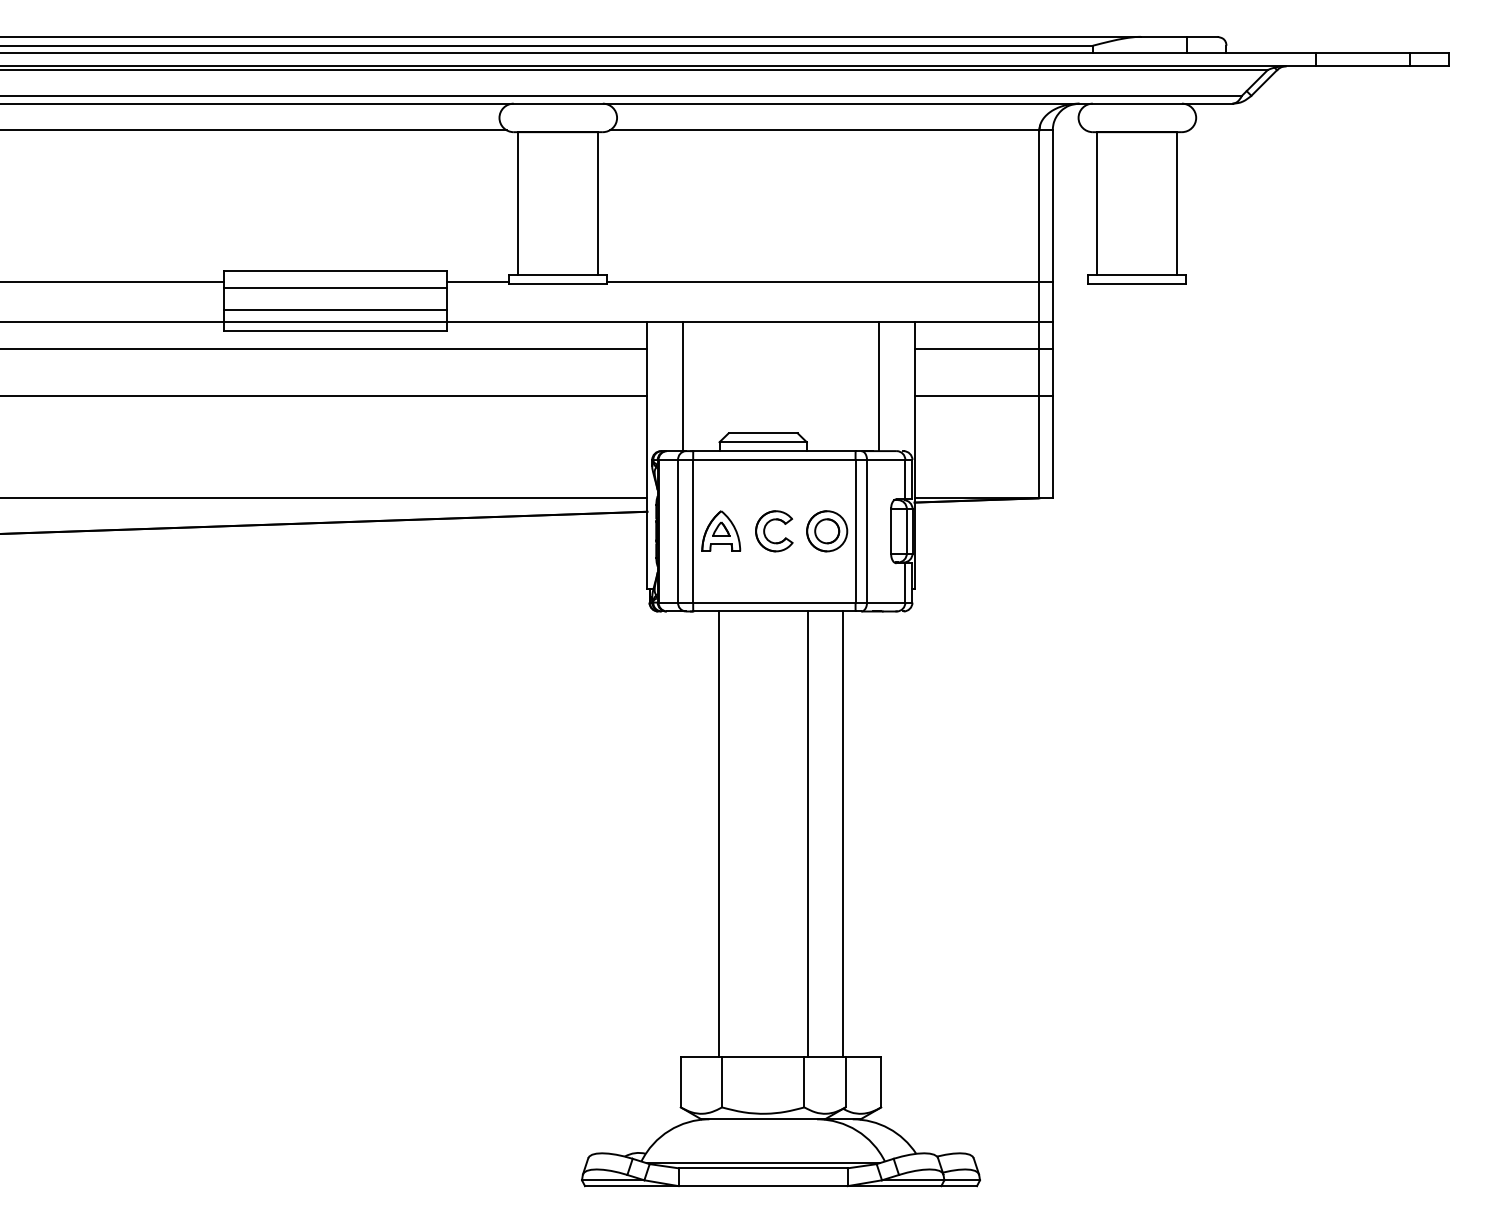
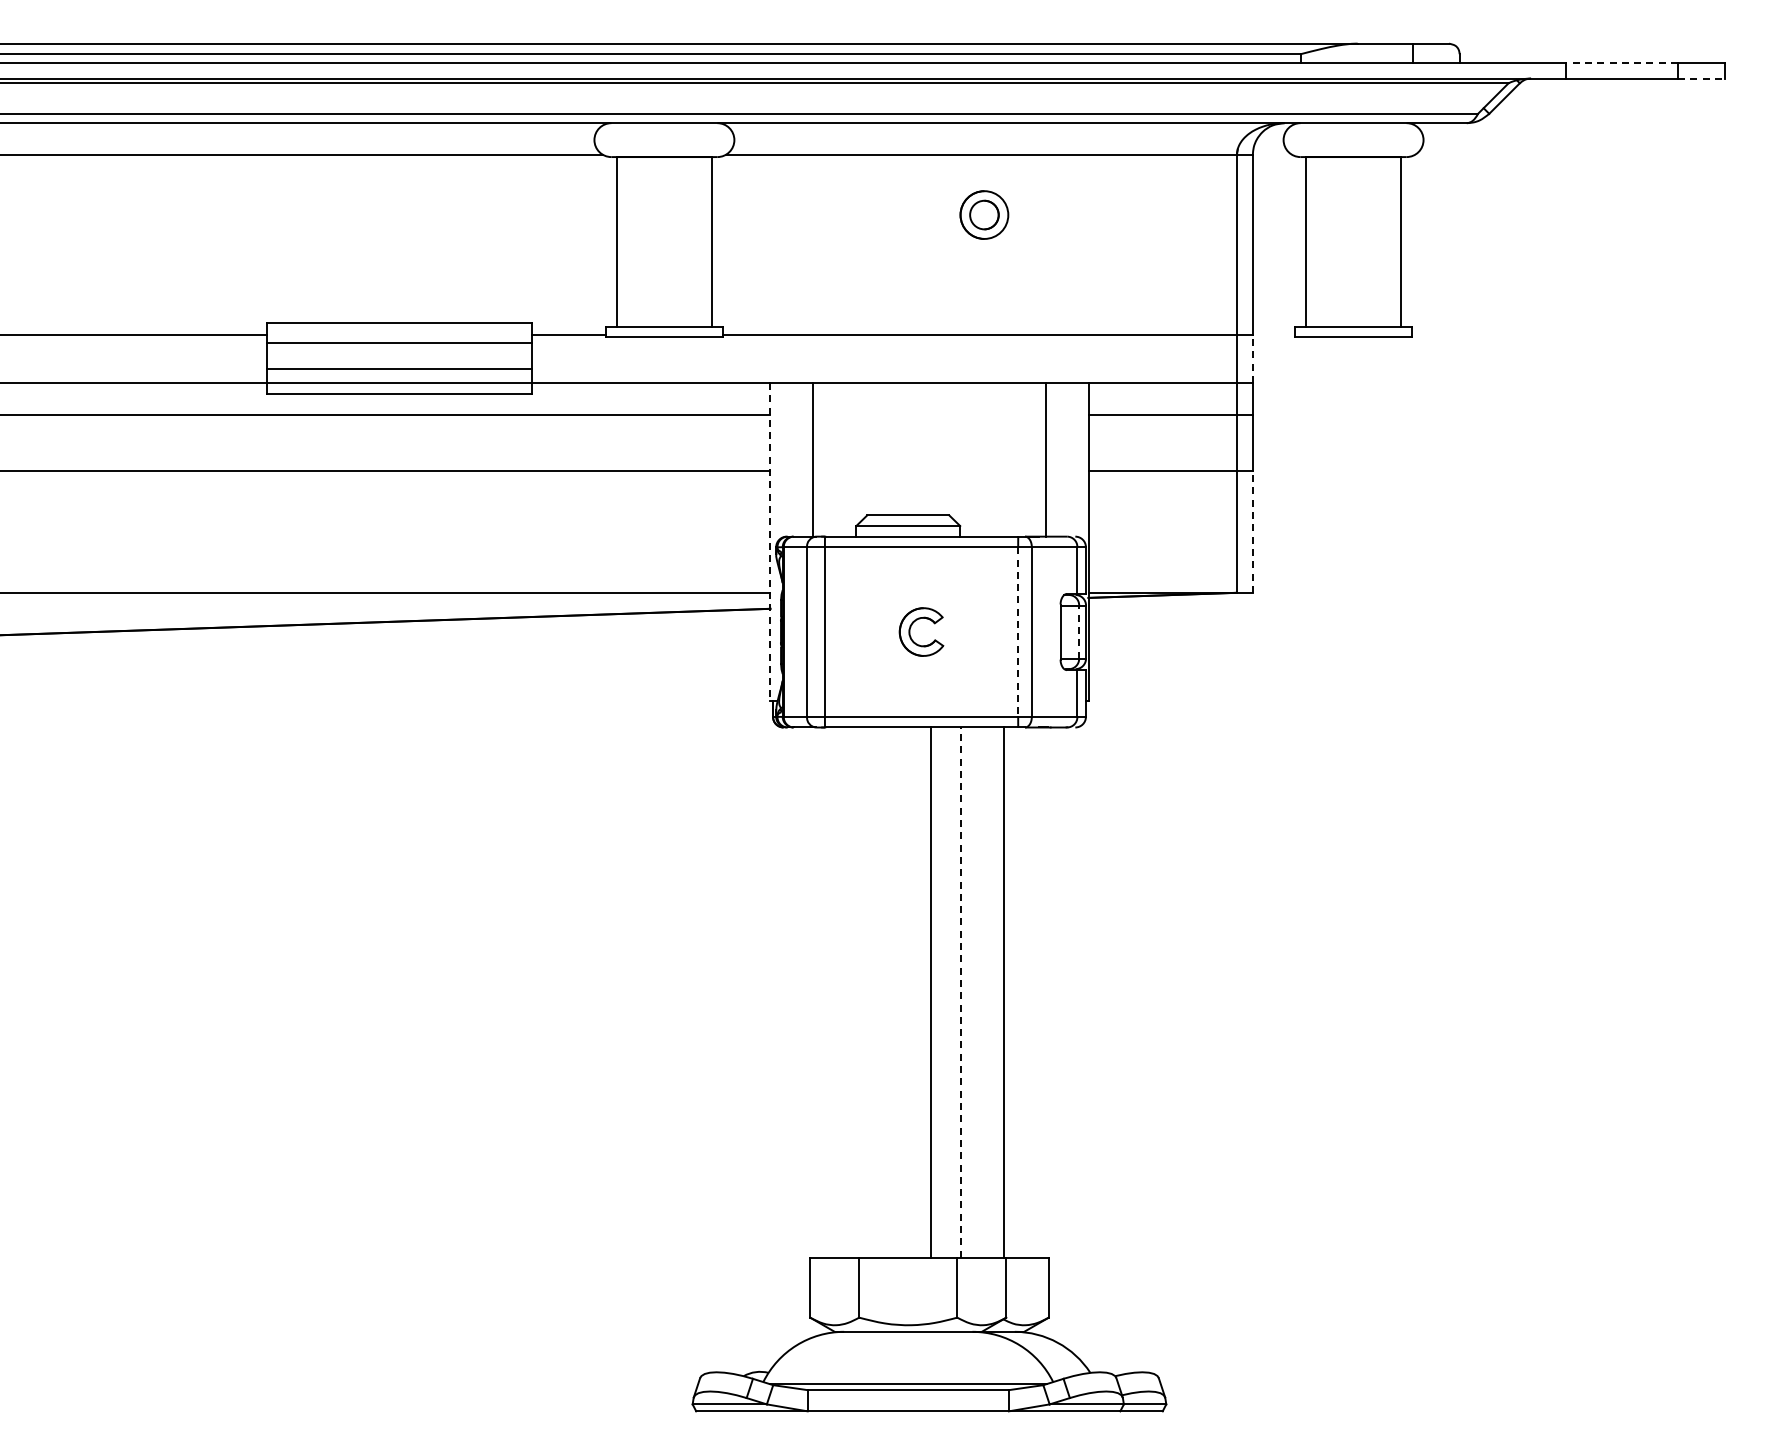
line: (1362, 52) -> (1621, 62), solid -> dashed
line: (1429, 66) -> (1701, 78), solid -> dashed
line: (1052, 302) -> (1252, 359), solid -> dashed
line: (1052, 446) -> (1252, 531), solid -> dashed
line: (647, 456) -> (770, 542), solid -> dashed
part: (720, 530) -> (857, 631), removed
part: (827, 530) -> (984, 214), moved
line: (855, 531) -> (1018, 632), solid -> dashed
line: (907, 531) -> (1079, 632), solid -> dashed
line: (718, 834) -> (931, 992), moved
line: (807, 834) -> (961, 992), solid -> dashed

